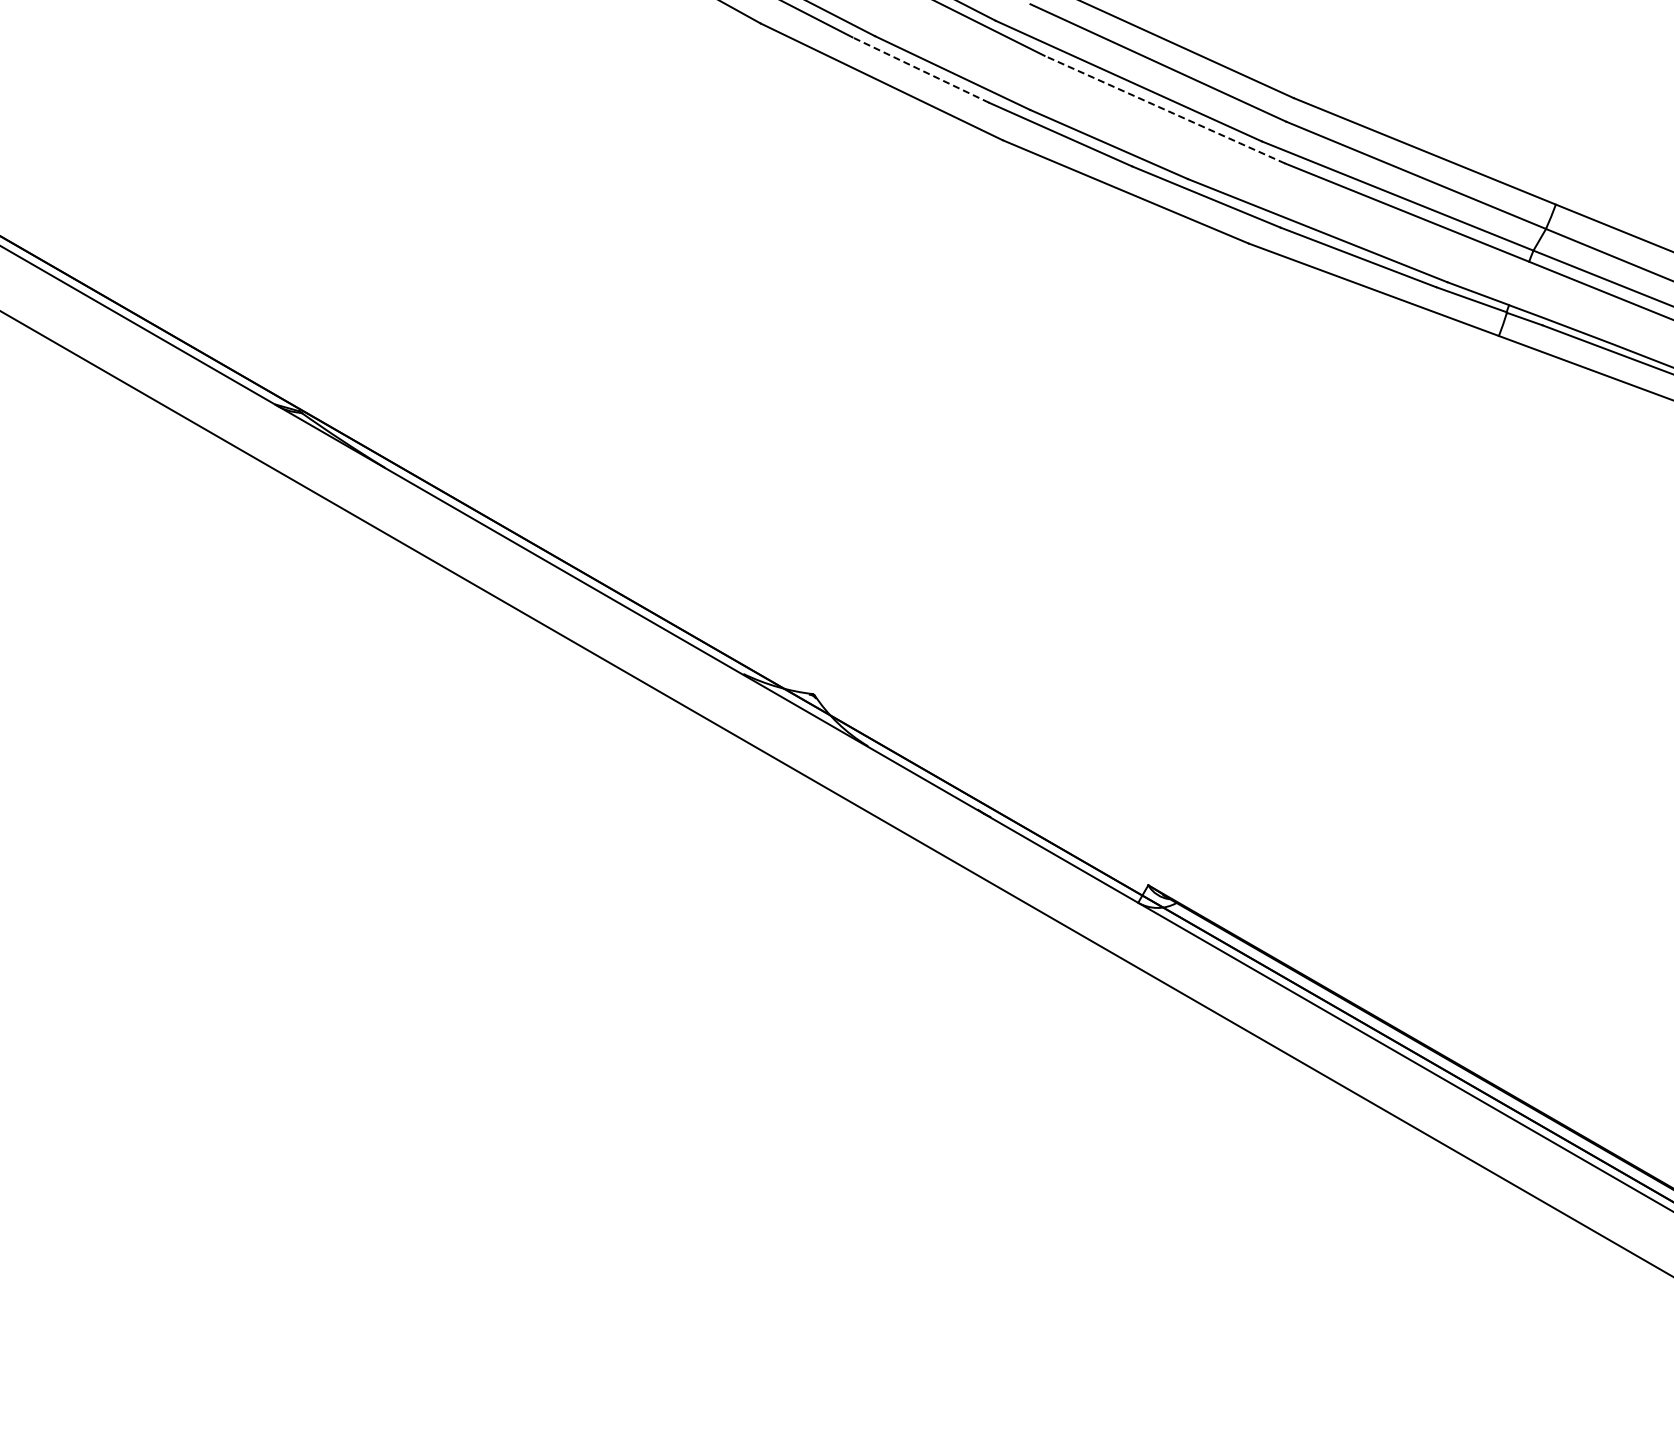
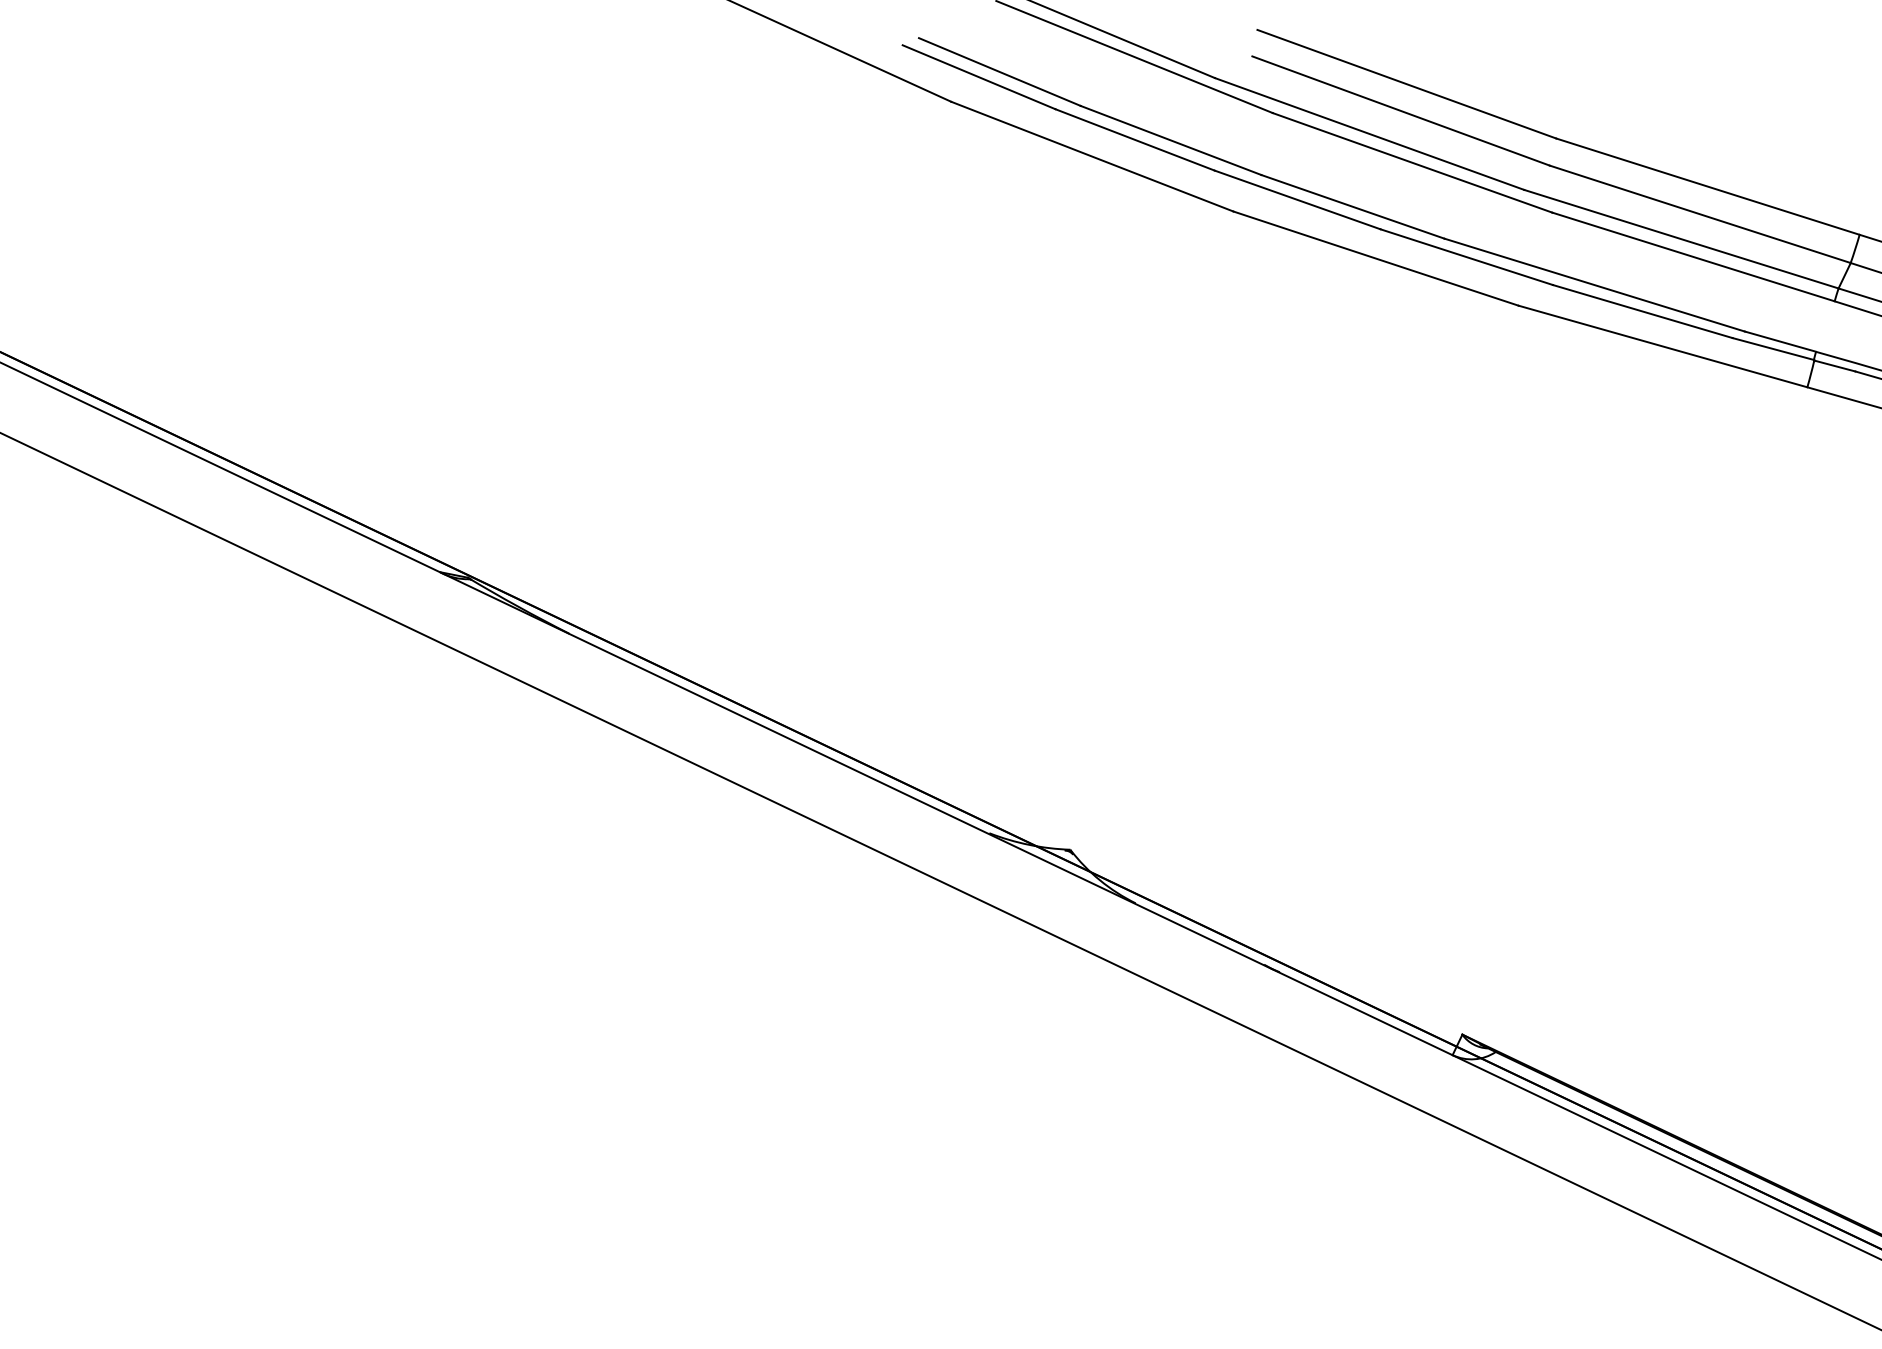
line: (920, 70) -> (1134, 140), dashed -> solid
line: (1164, 109) -> (1412, 162), dashed -> solid

